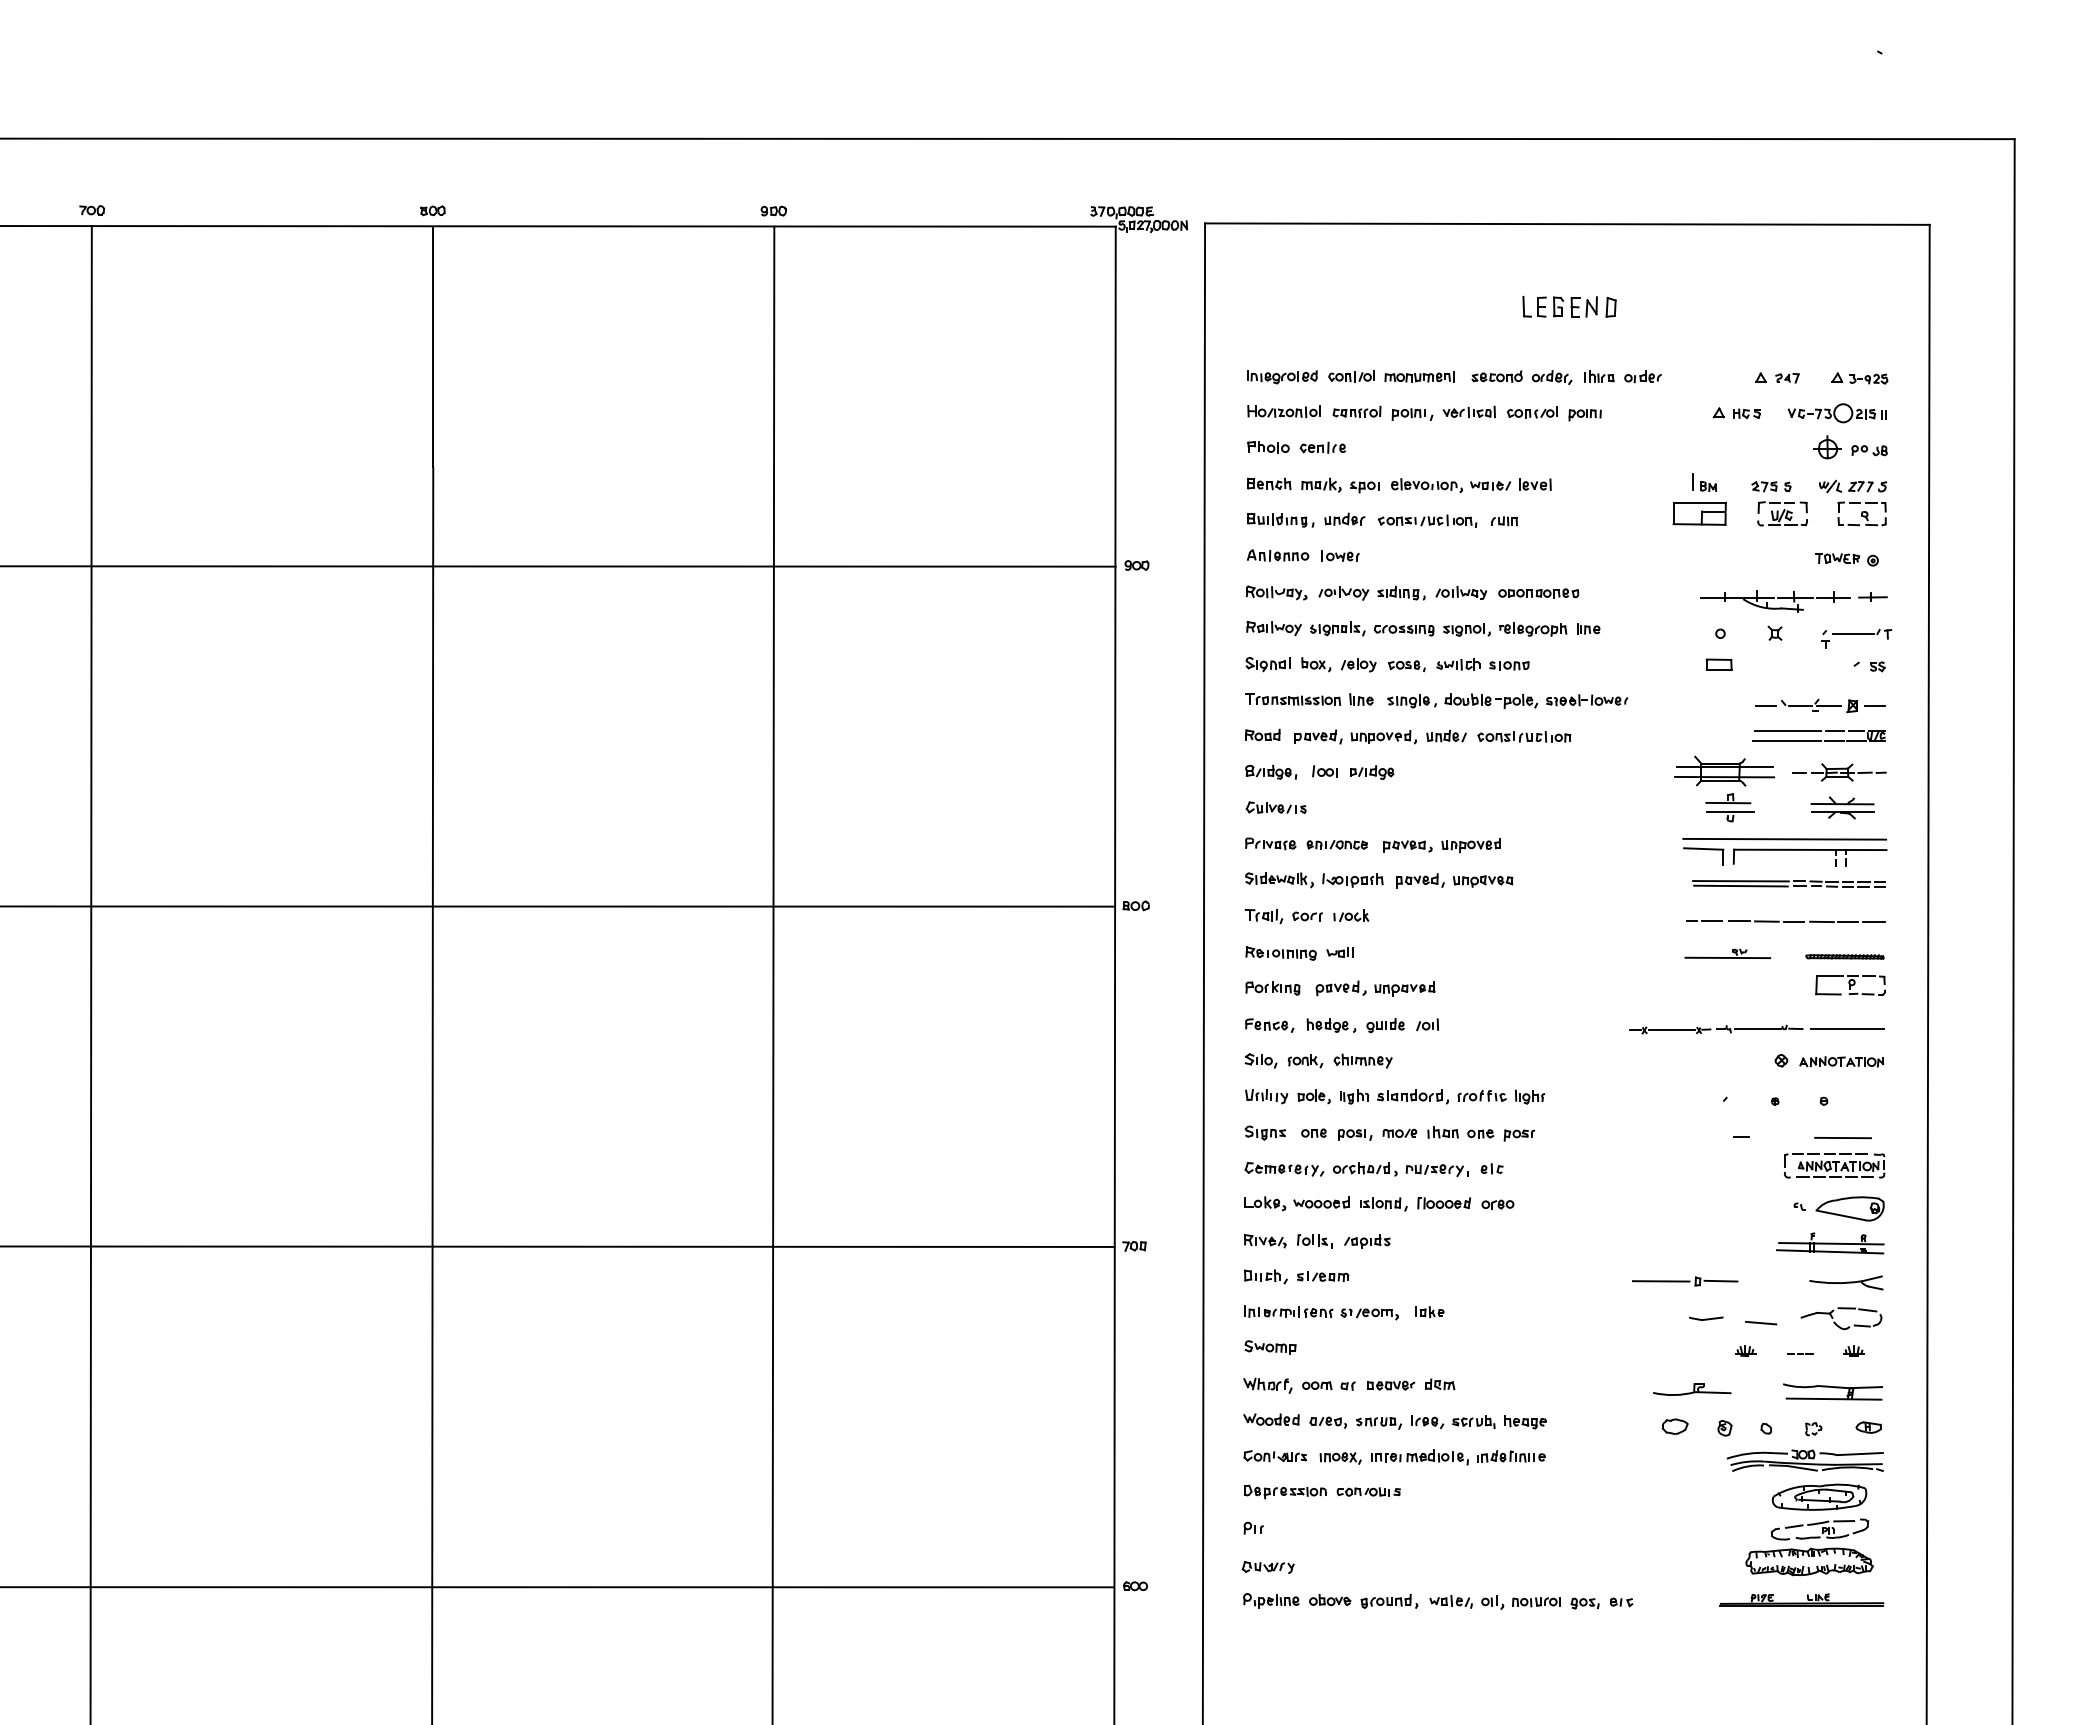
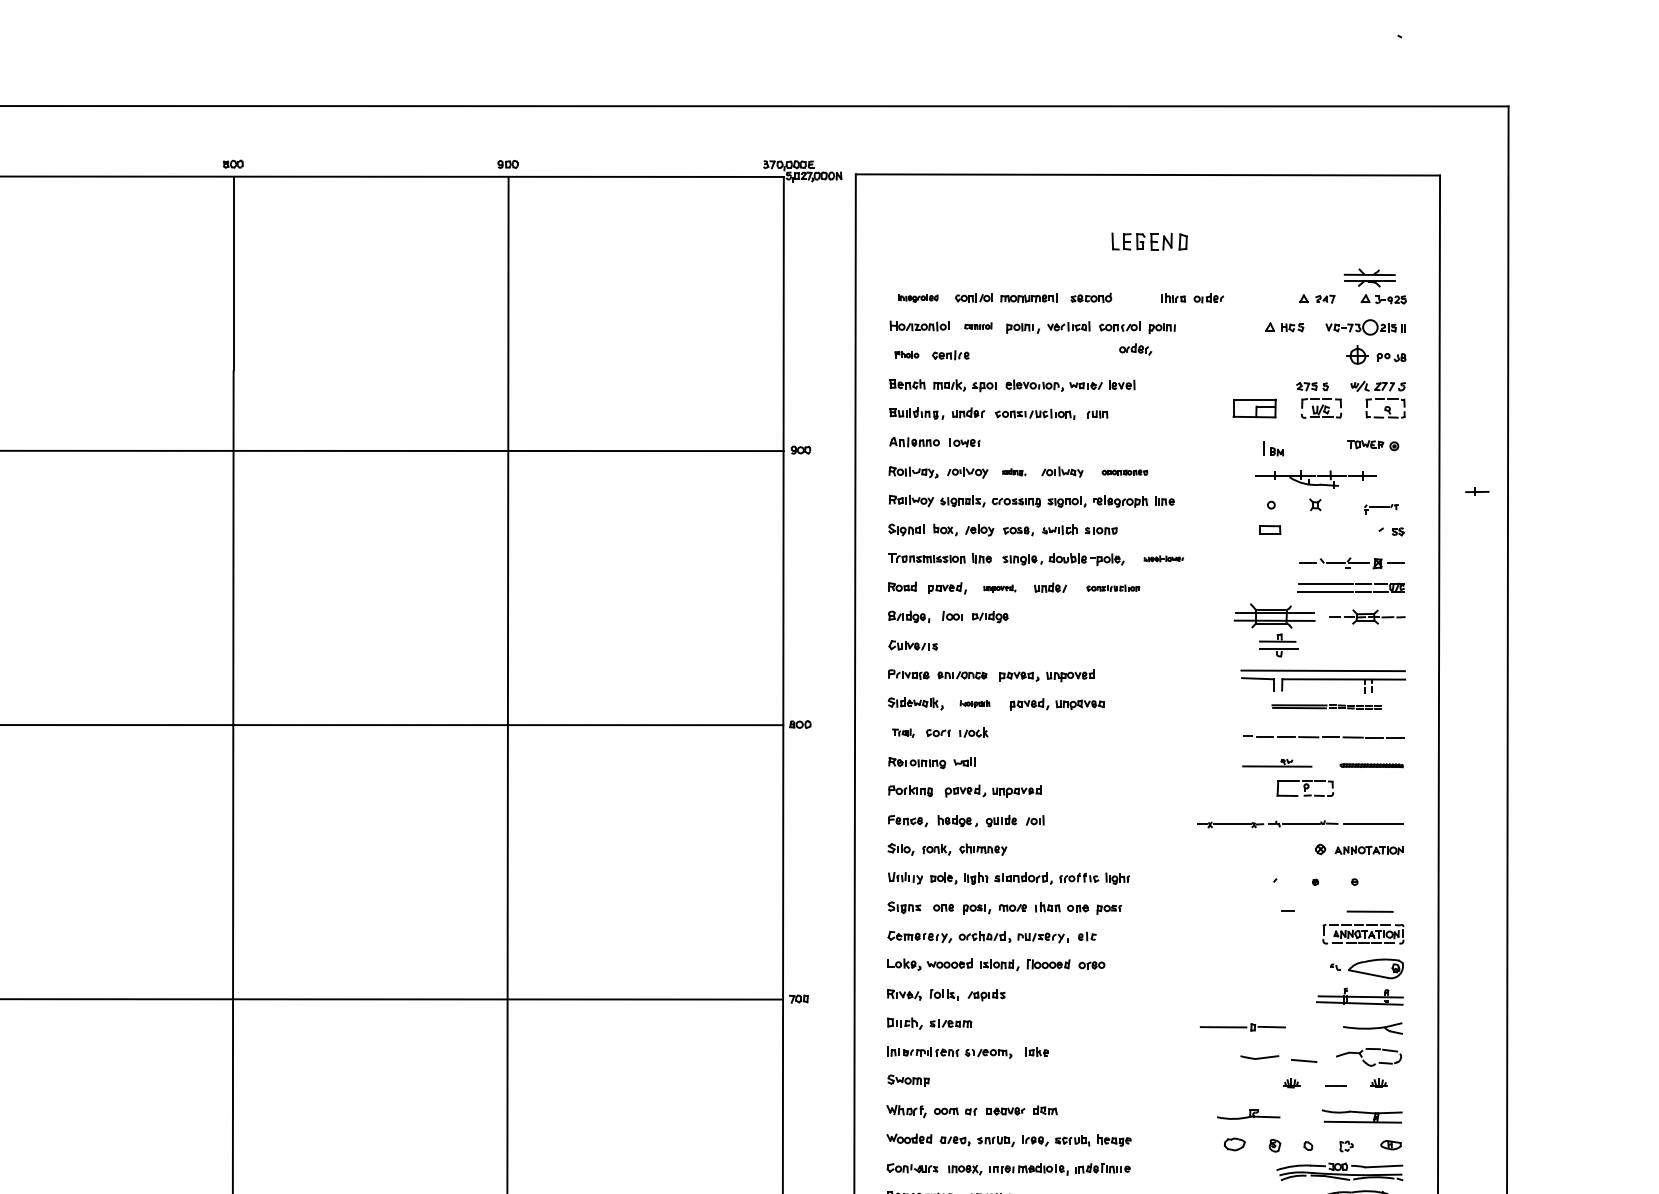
part: (1282, 377) -> (918, 298), size x0.7
part: (1551, 377) -> (1135, 349), moved
part: (1356, 411) -> (977, 325), size x0.7
part: (1268, 447) -> (906, 355), size x0.7
part: (1704, 482) -> (1273, 448), moved
part: (1401, 592) -> (1014, 471), size x0.6
part: (1538, 593) -> (1124, 472), size x0.7
part: (1872, 596) -> (1476, 491), moved
part: (1856, 638) -> (1381, 509), size x0.6
part: (1587, 700) -> (1164, 558), size x0.6
part: (1524, 736) -> (1113, 588), size x0.7
part: (1383, 737) -> (999, 588), size x0.6
part: (1842, 807) -> (1369, 277), moved
part: (1352, 880) -> (974, 704), size x0.6
part: (1788, 883) -> (1326, 706), size x0.7
part: (1263, 916) -> (902, 733), size x0.7
part: (1850, 985) -> (1305, 788), moved
part: (1706, 1318) -> (1260, 1057), size x1.4

